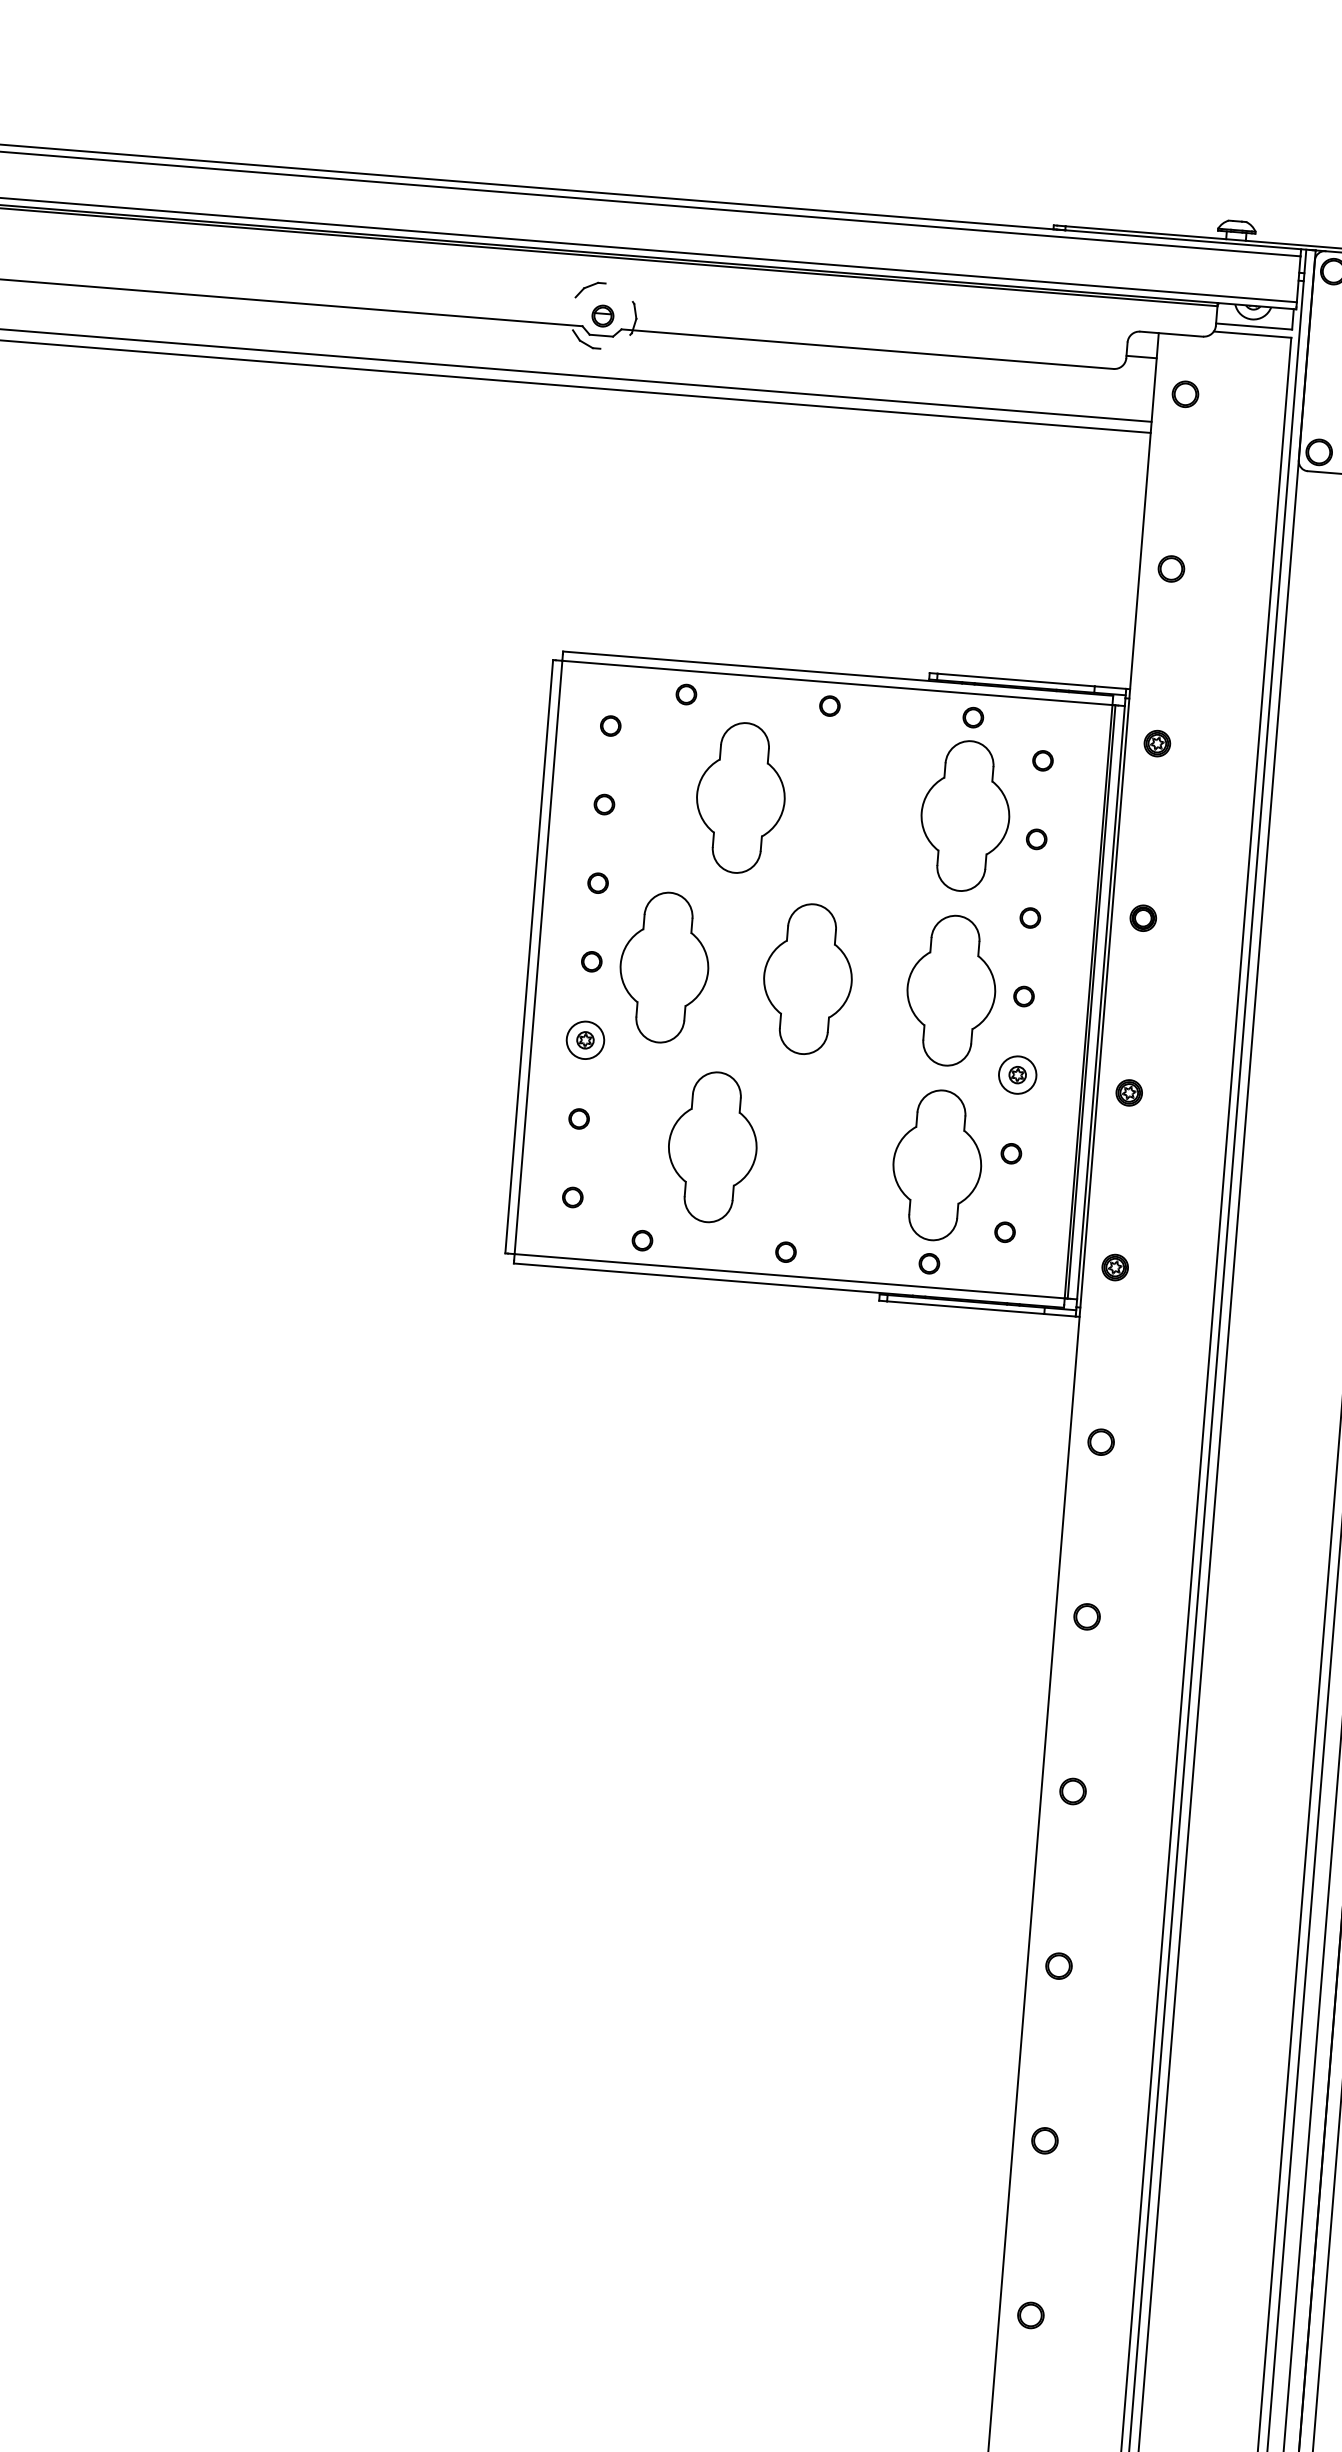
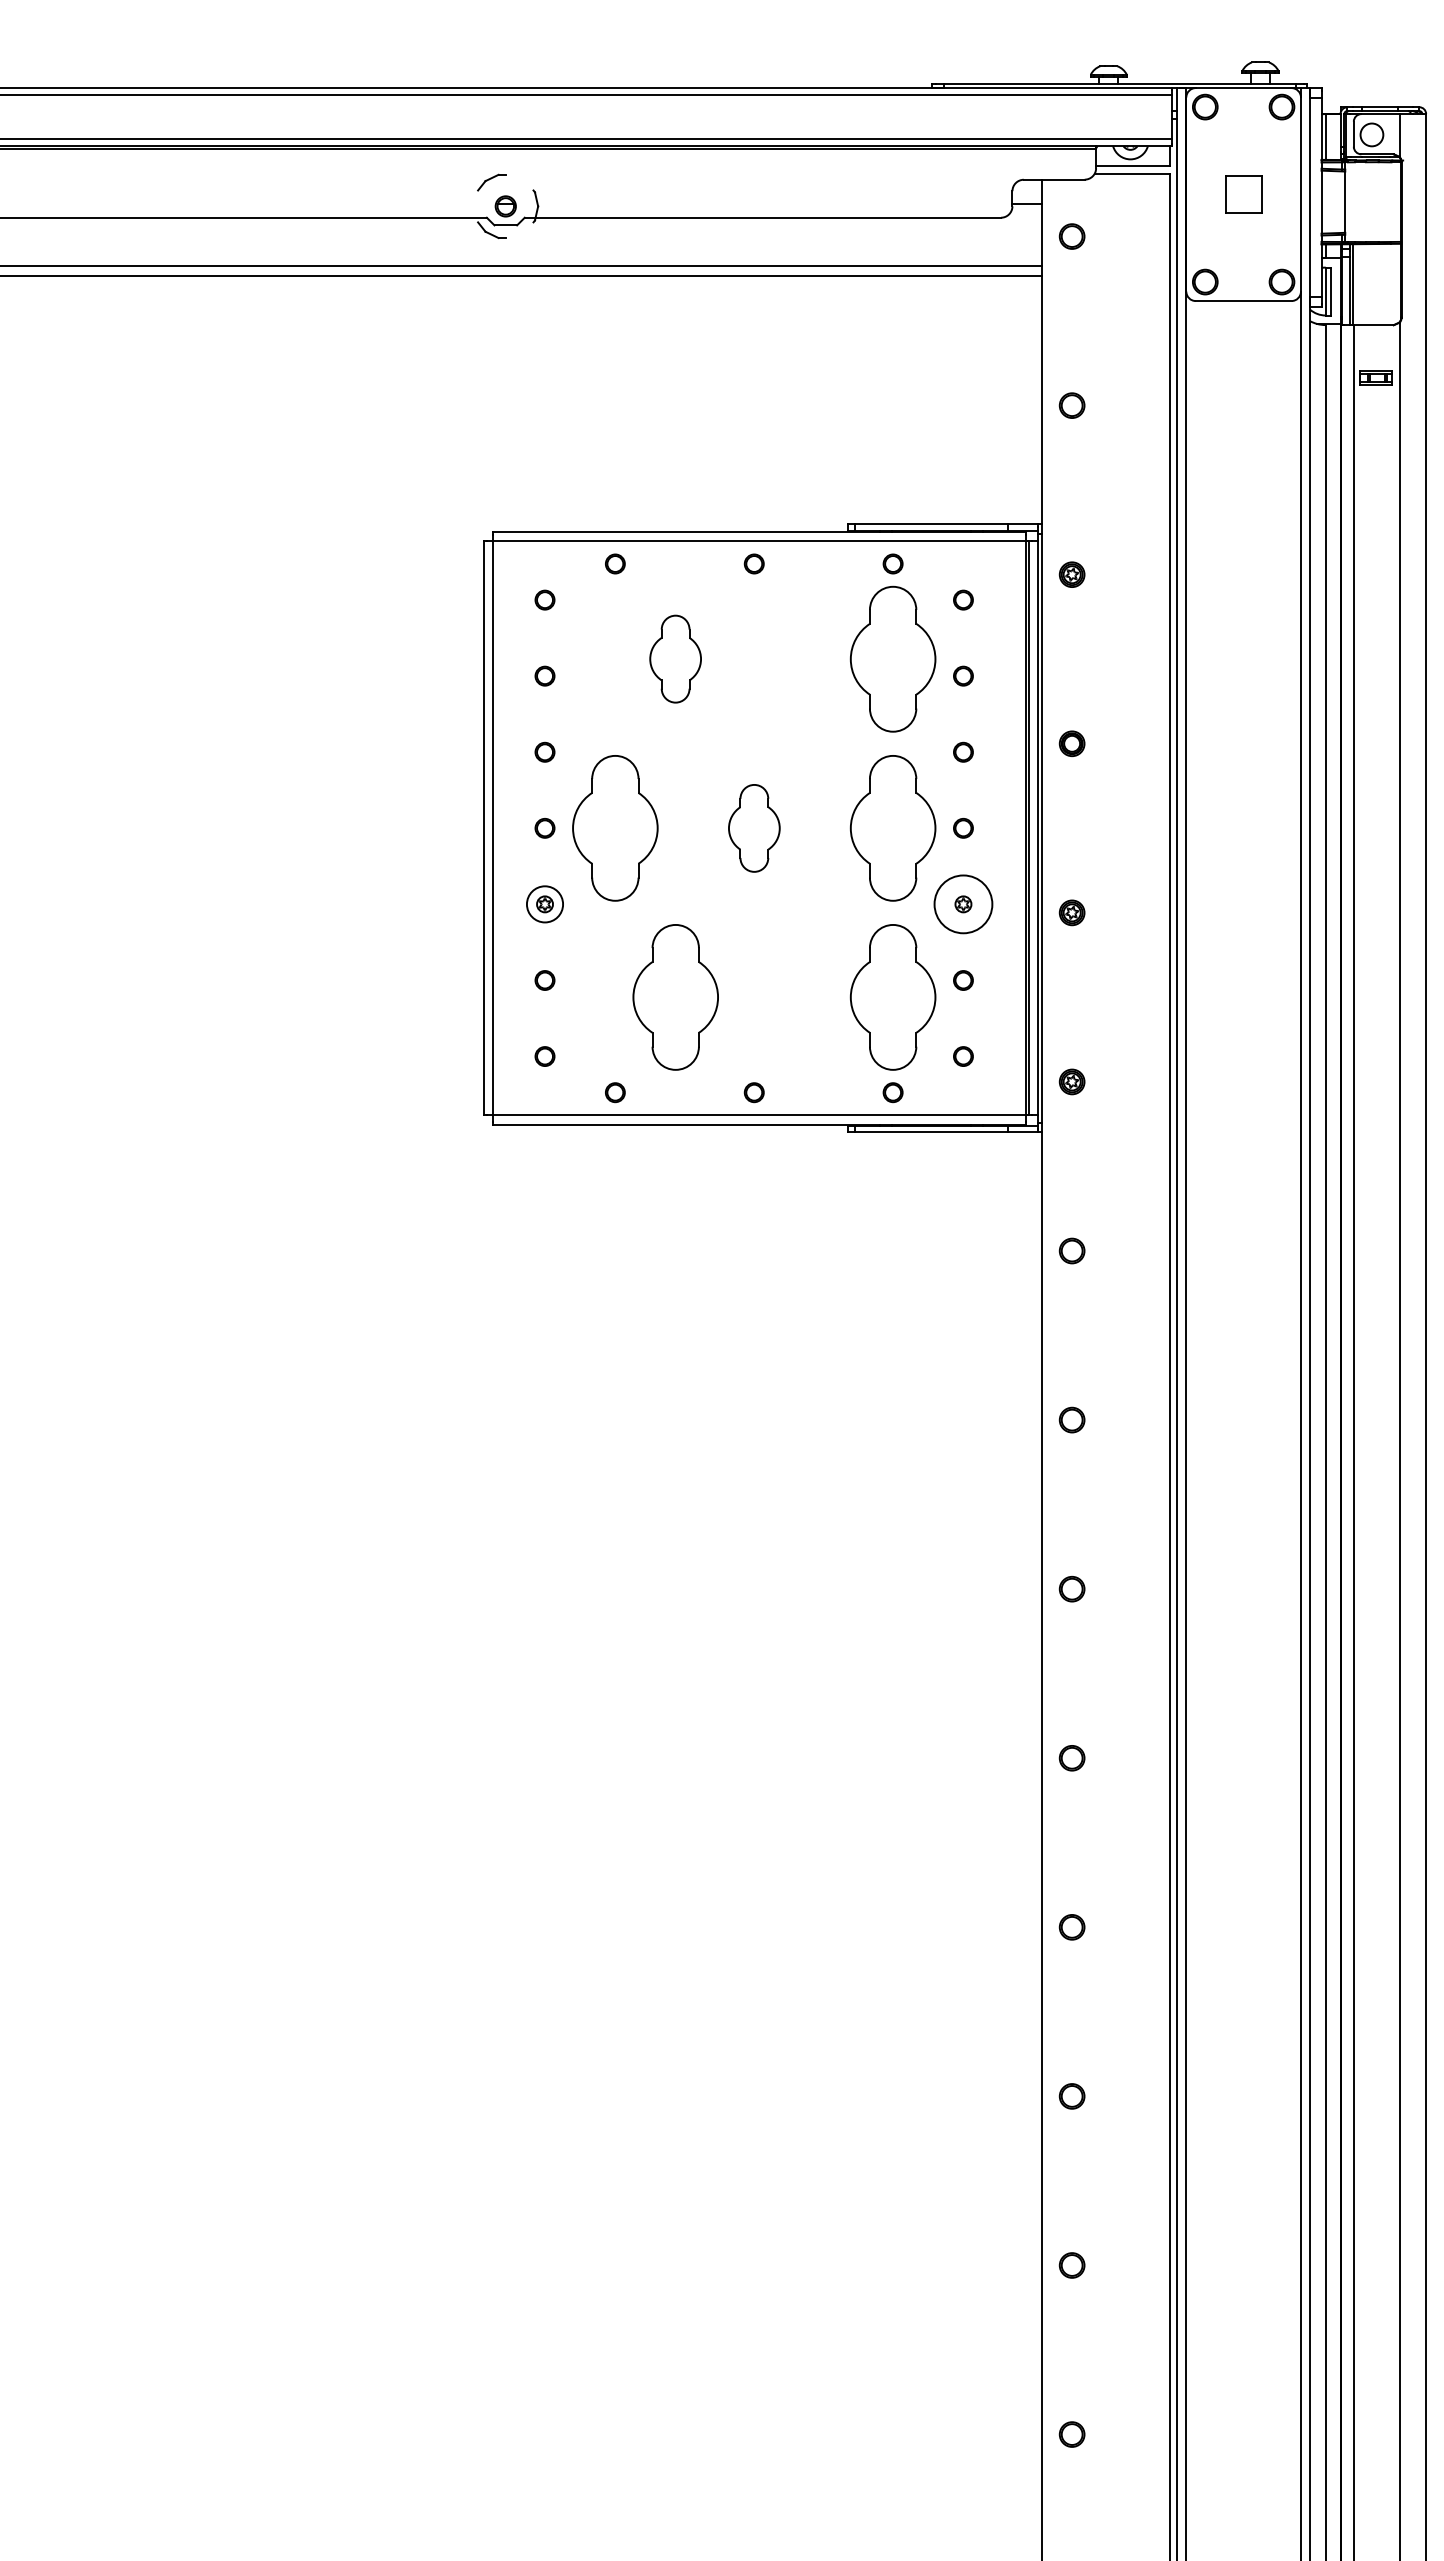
part: (740, 797) -> (675, 658), size x0.6
part: (808, 979) -> (754, 828), size x0.6
circle: (1017, 1075) -> (963, 904), size x1.6

